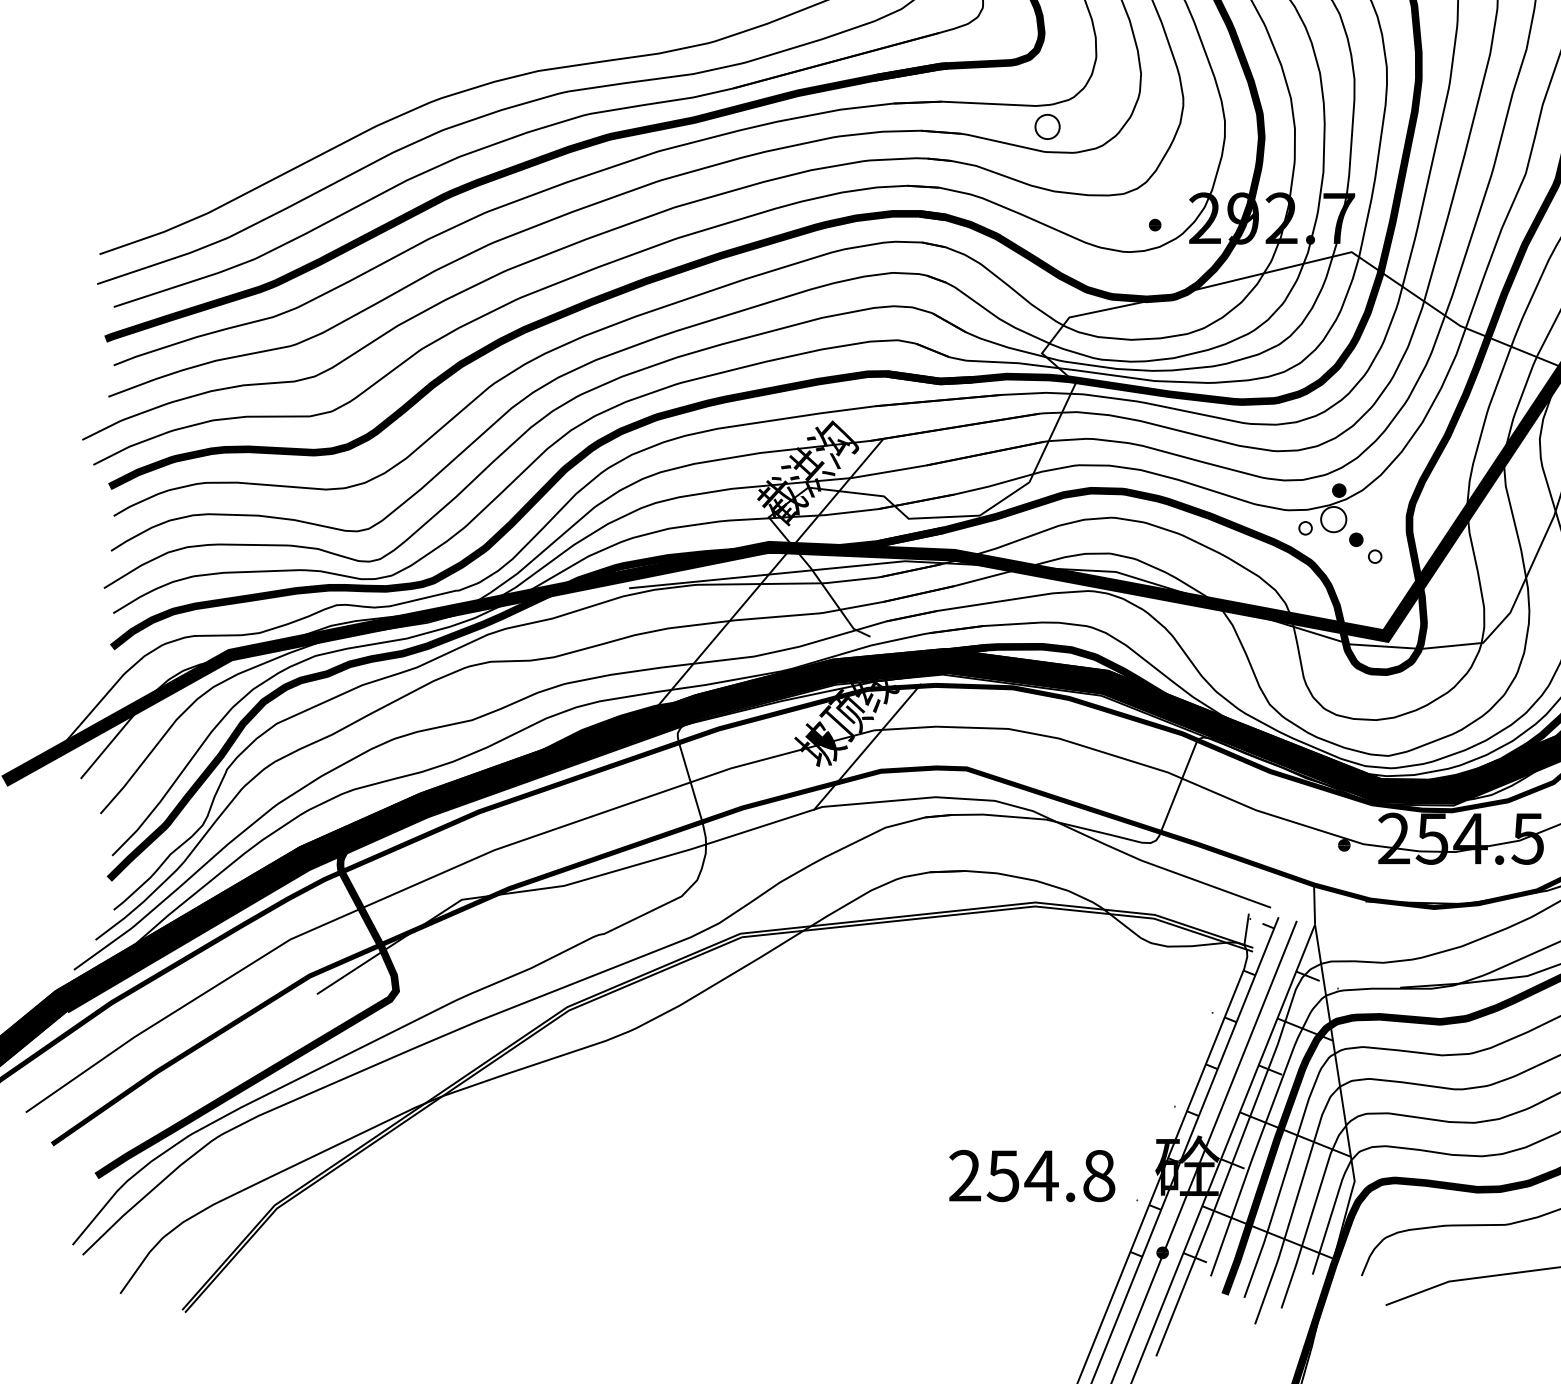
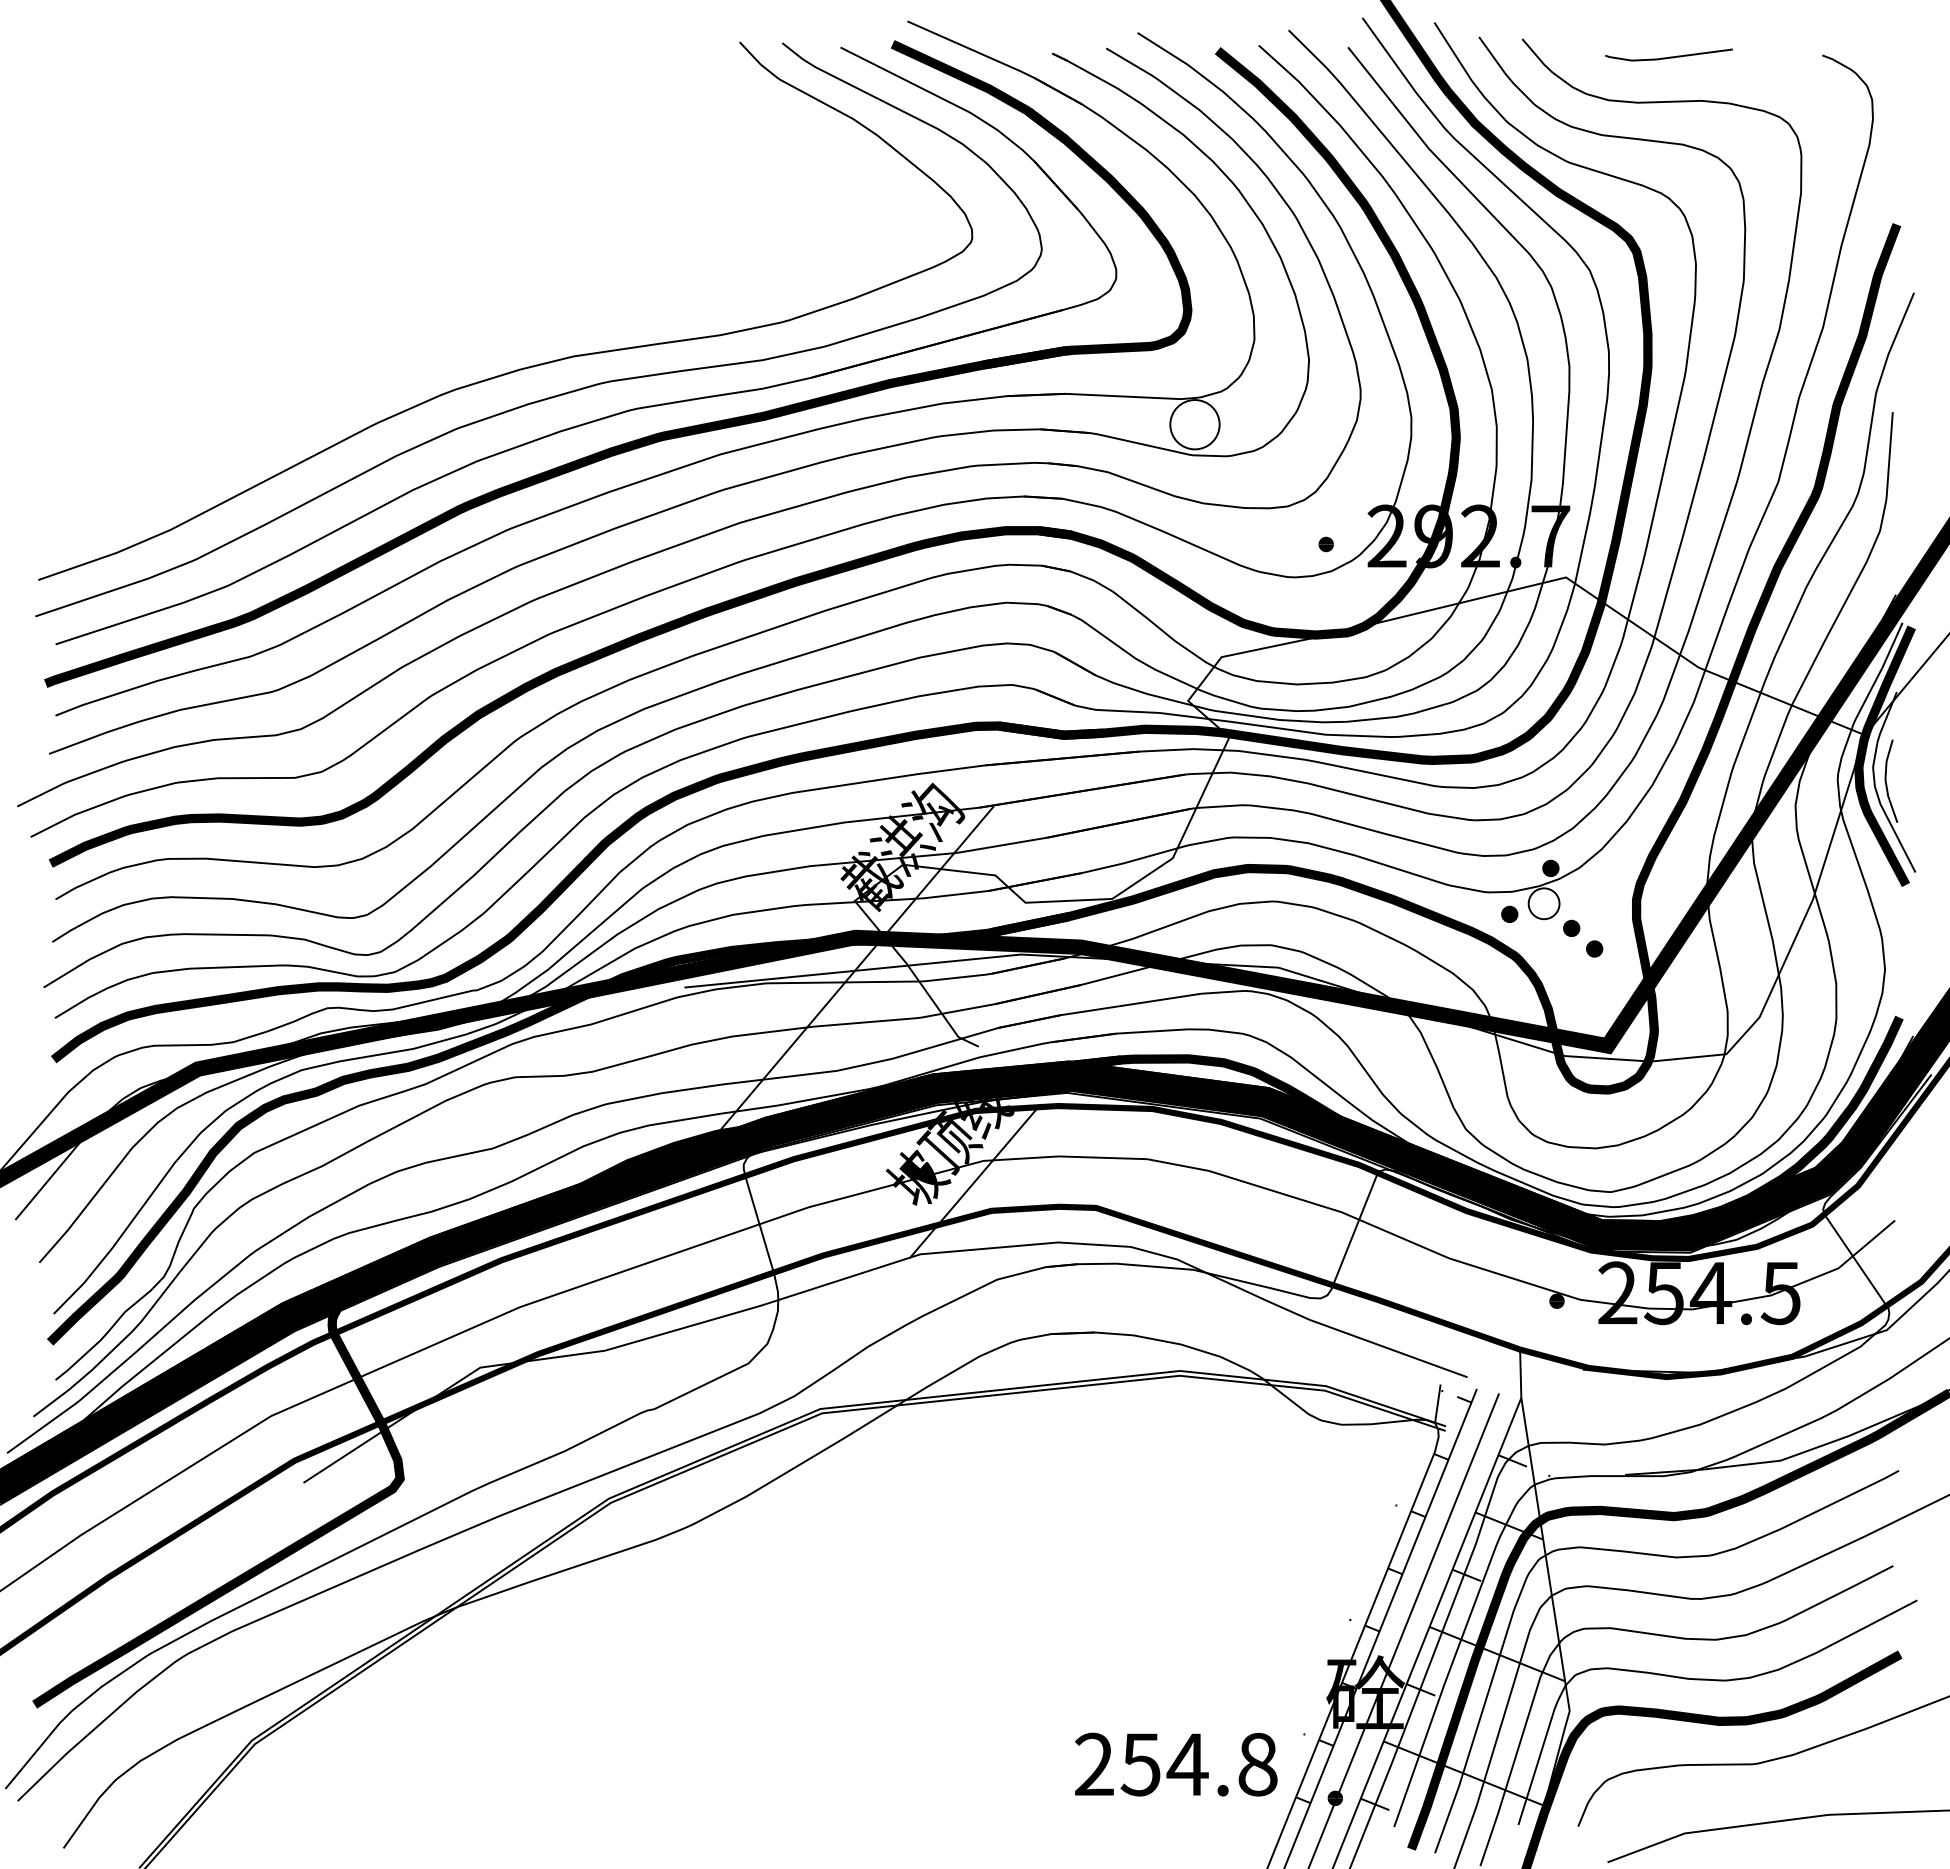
circle: (1047, 126) -> (1194, 424), size x1.67
fill: (1305, 528) -> (1509, 914), added
fill: (1375, 556) -> (1594, 948), added
text: (1032, 1175) -> (1176, 1764), moved

